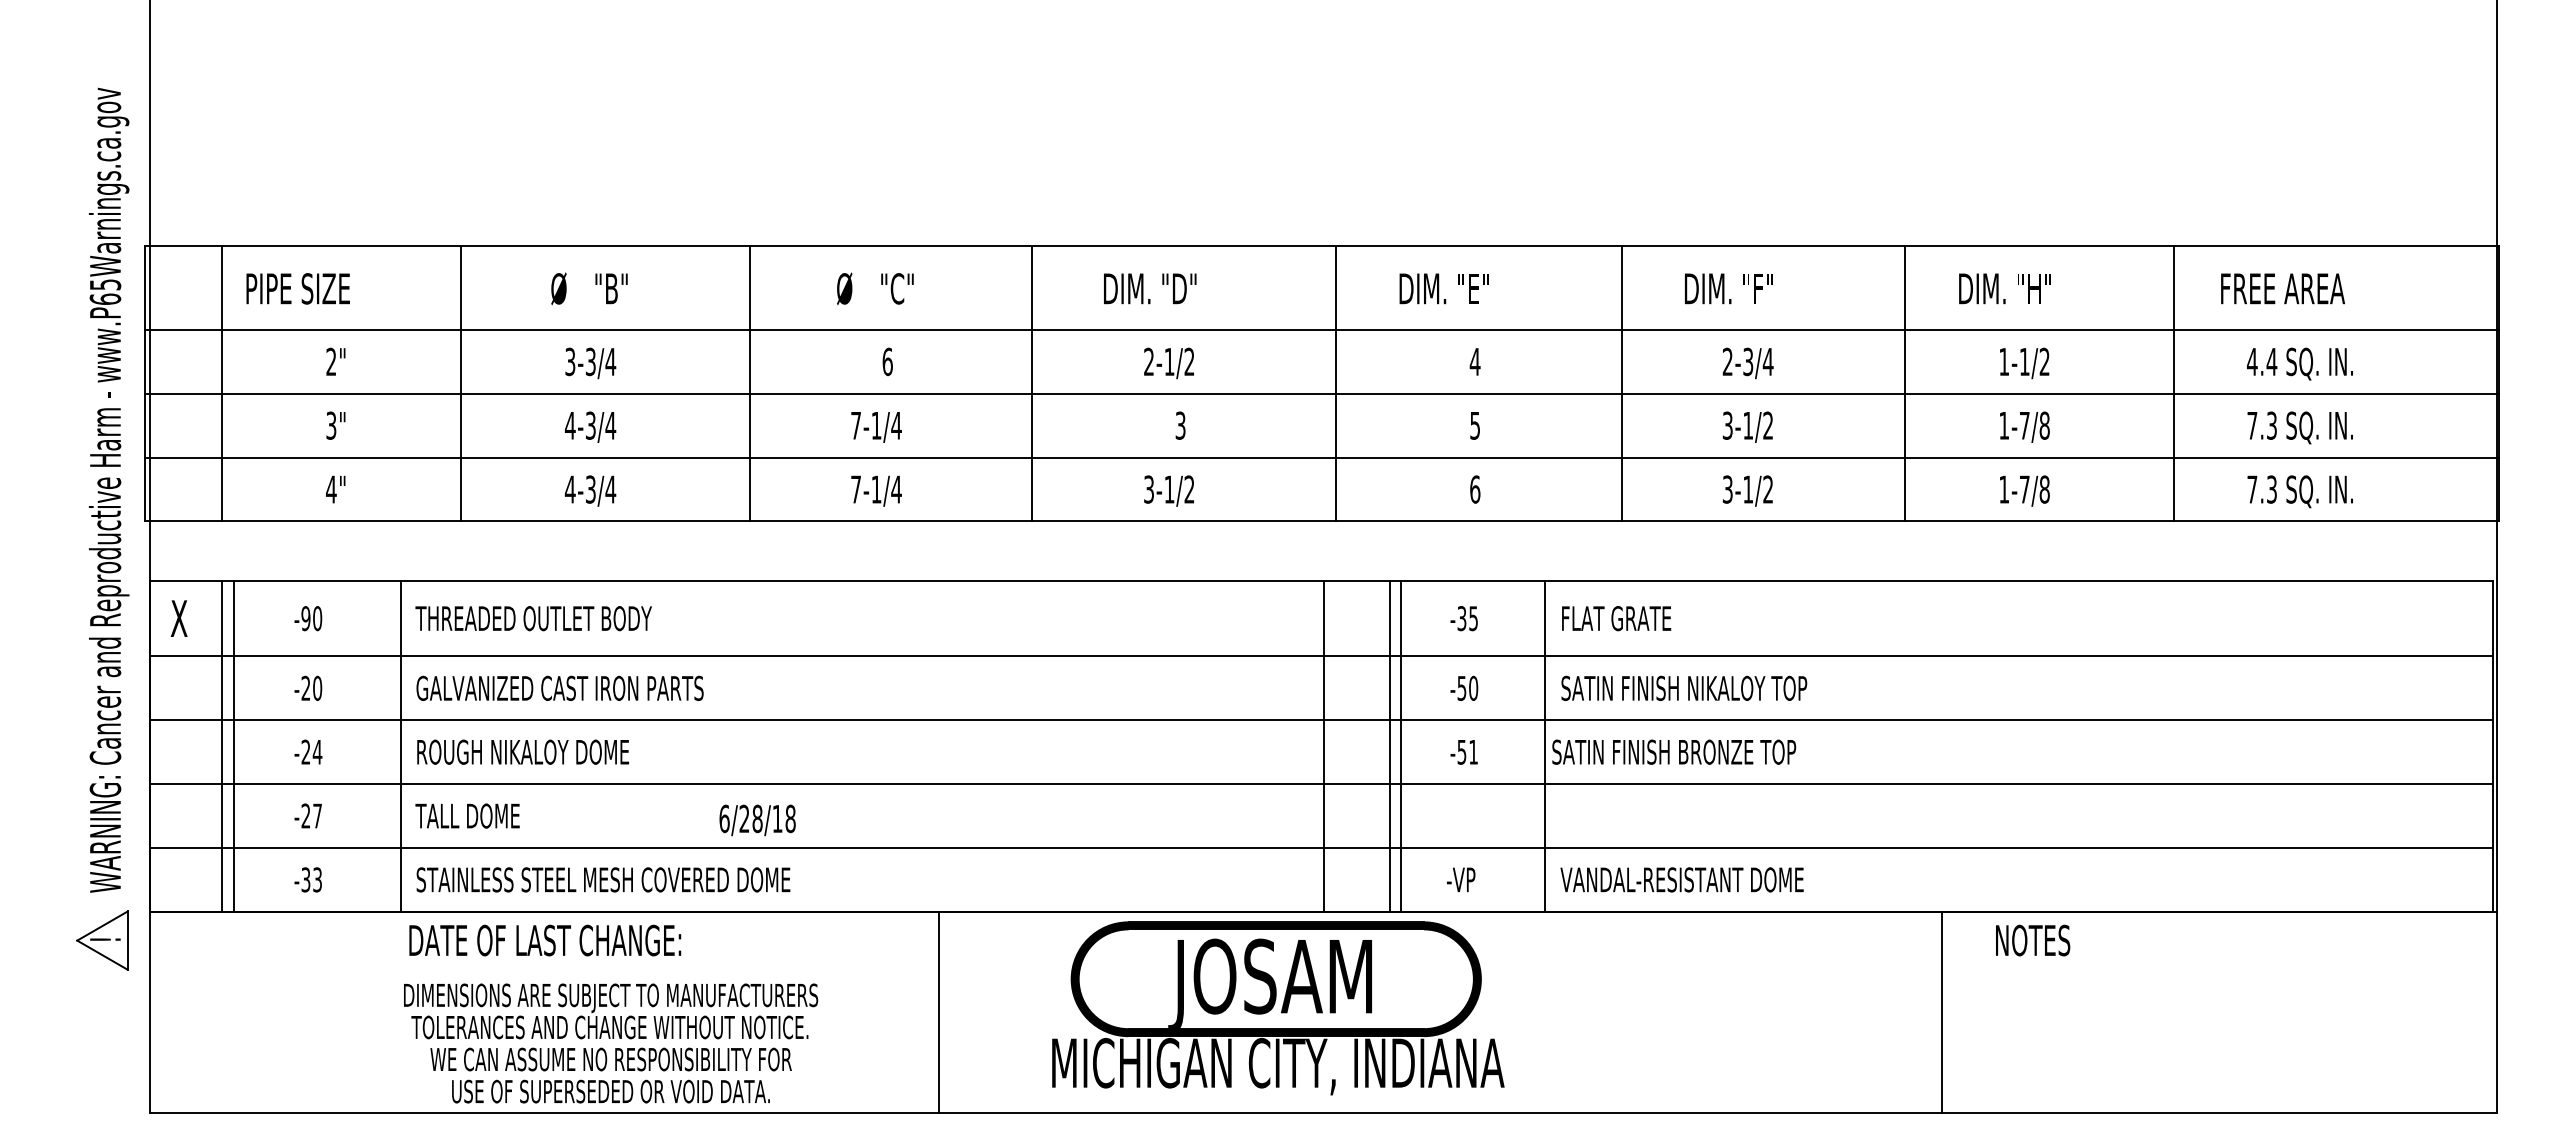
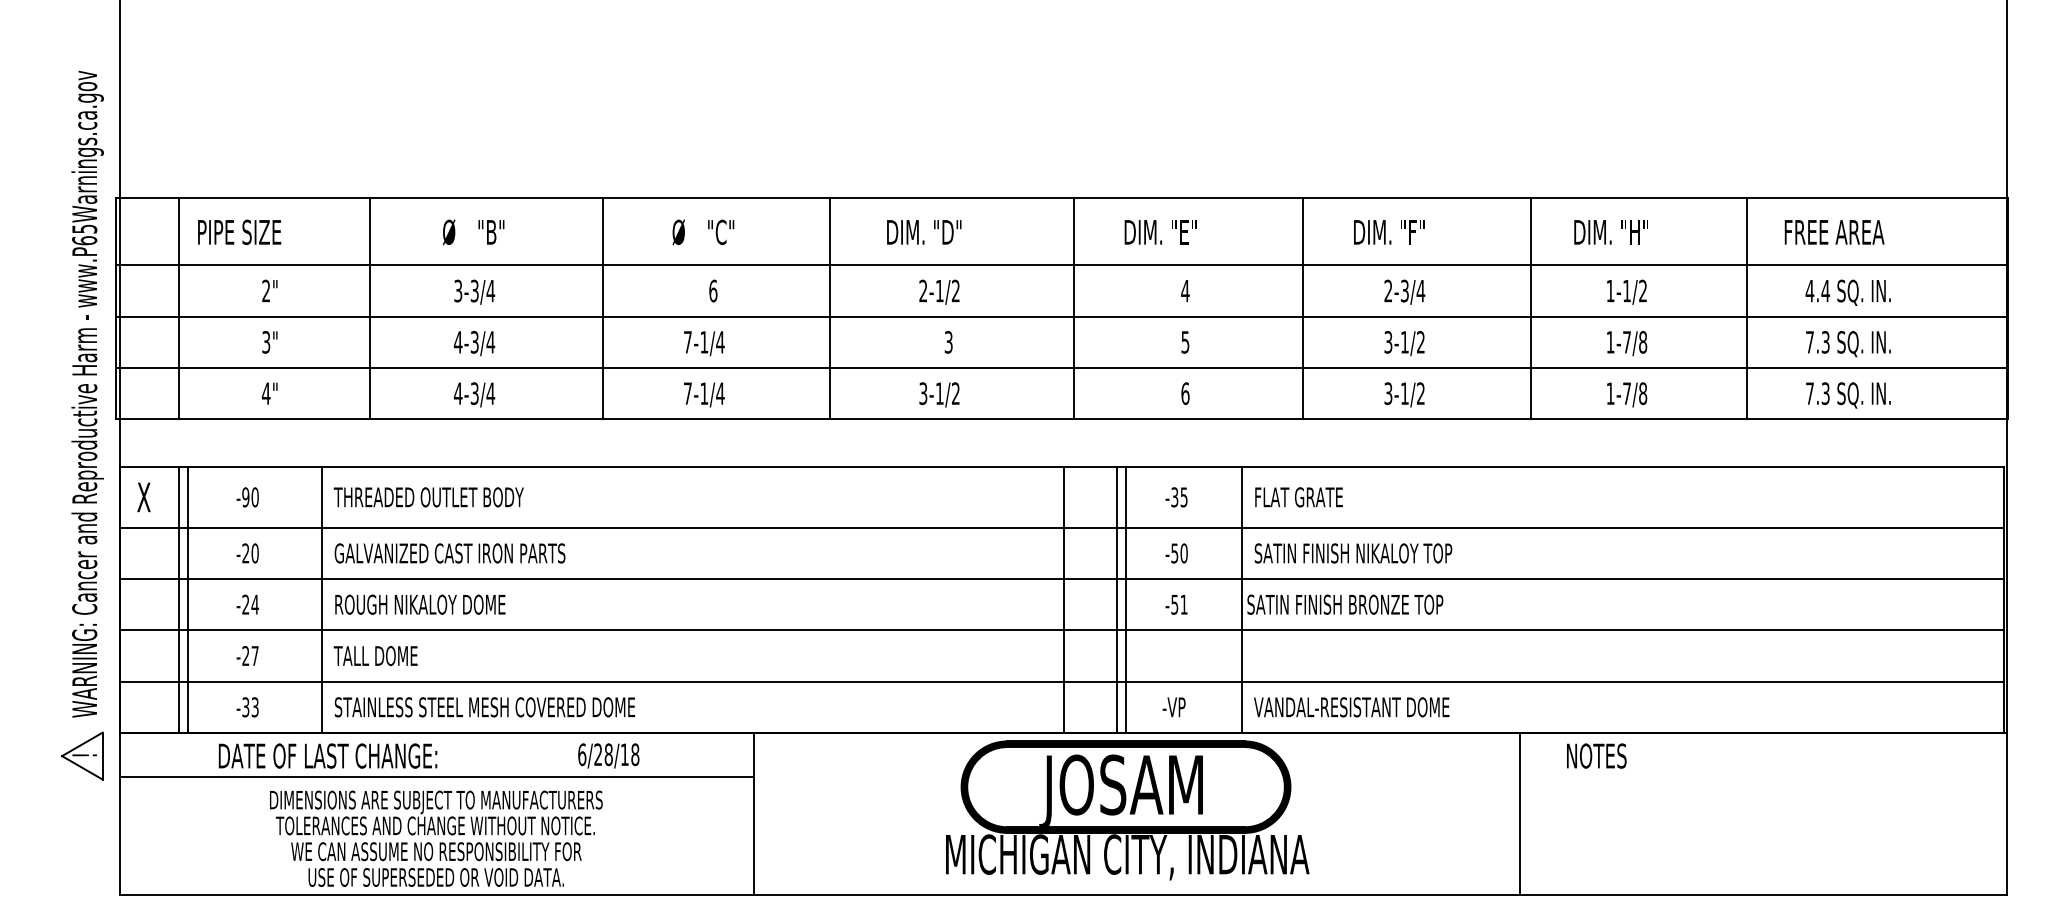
text: (757, 820) -> (608, 756), moved
text: (545, 940) -> (328, 756), moved
text: (2033, 940) -> (1597, 756), moved
line: (543, 966) -> (436, 776), added
part: (1278, 1008) -> (1127, 810), moved
line: (1942, 1012) -> (1520, 813), moved
text: (611, 1043) -> (436, 838), moved

